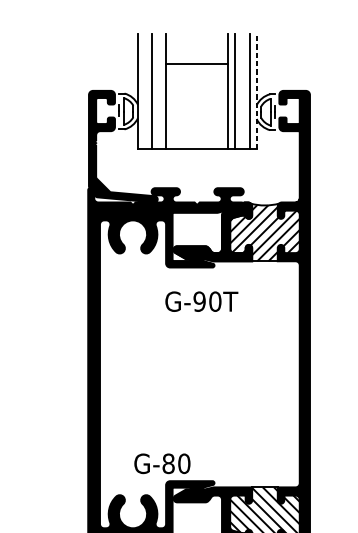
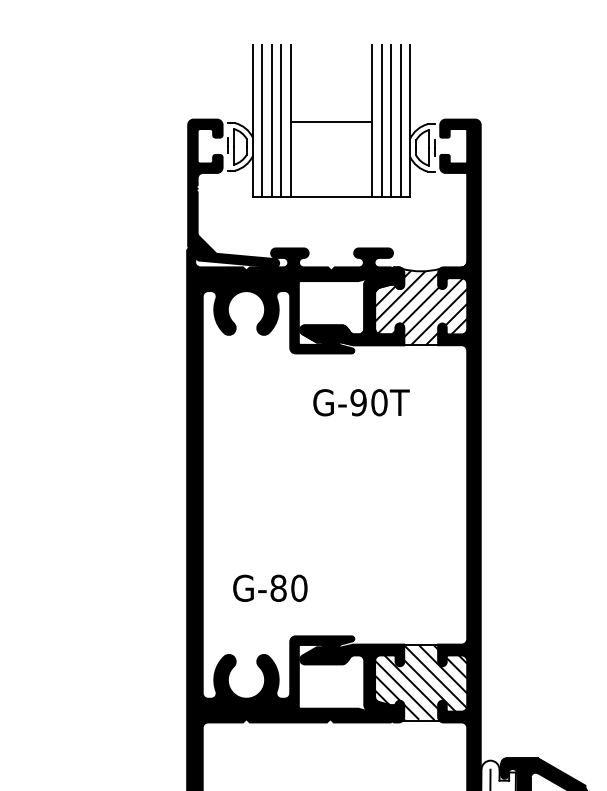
line: (197, 64) -> (331, 121), moved
line: (145, 91) -> (262, 120), added
line: (159, 91) -> (281, 120), added
line: (242, 91) -> (391, 120), added
line: (256, 91) -> (410, 120), dashed -> solid
text: (201, 301) -> (361, 402), moved
text: (162, 463) -> (270, 587), moved

